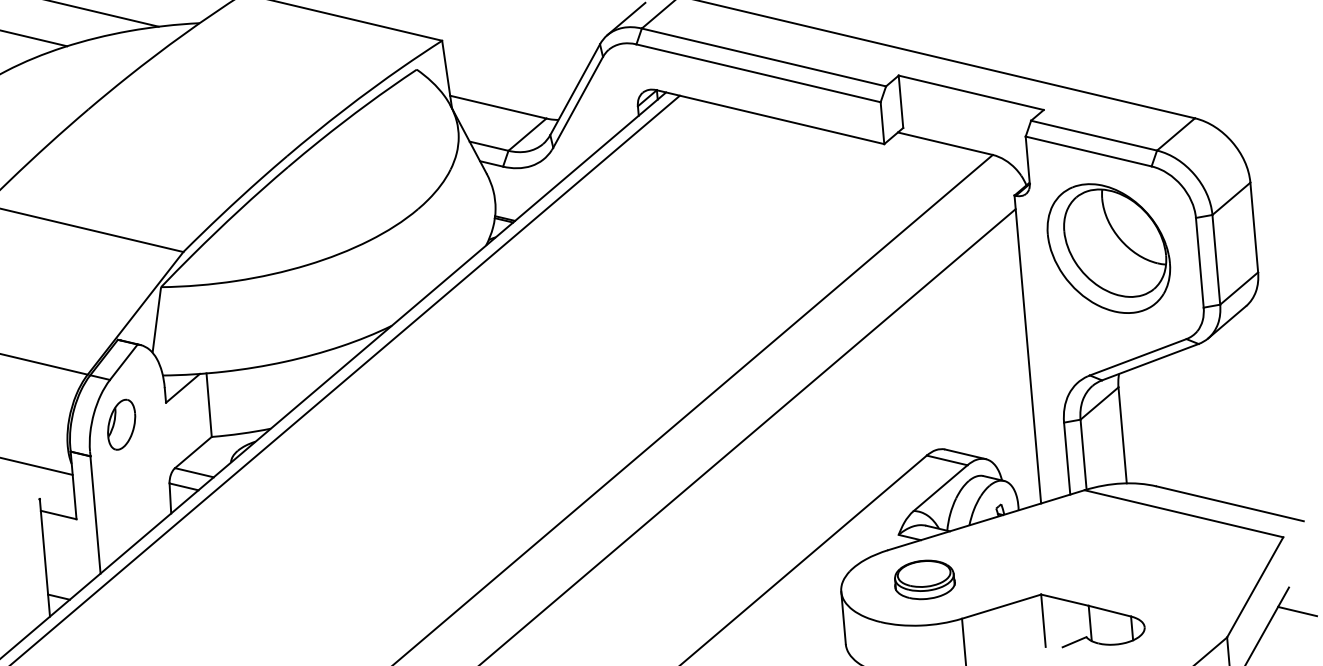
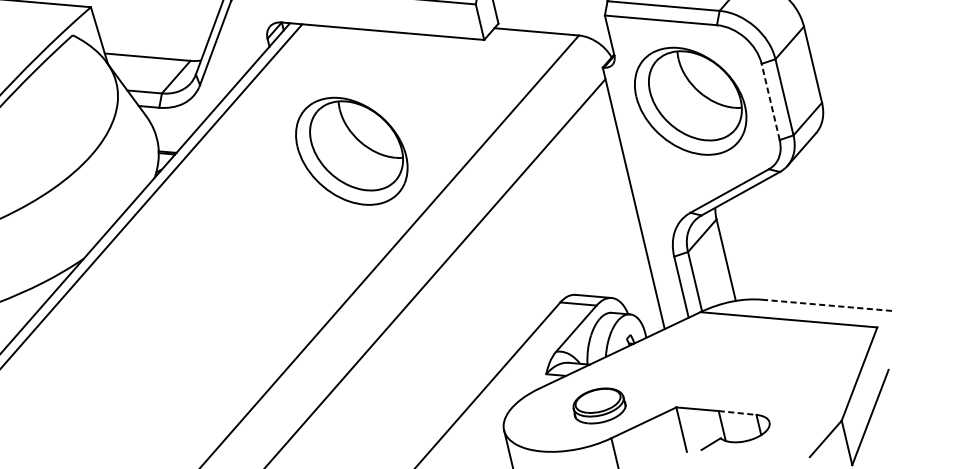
part: (714, 248) -> (351, 151), added
line: (1199, 262) -> (770, 101), solid -> dashed
line: (1230, 503) -> (827, 305), solid -> dashed
part: (924, 579) -> (599, 405), moved
line: (1109, 611) -> (737, 413), solid -> dashed
line: (1297, 611) -> (898, 389), removed

